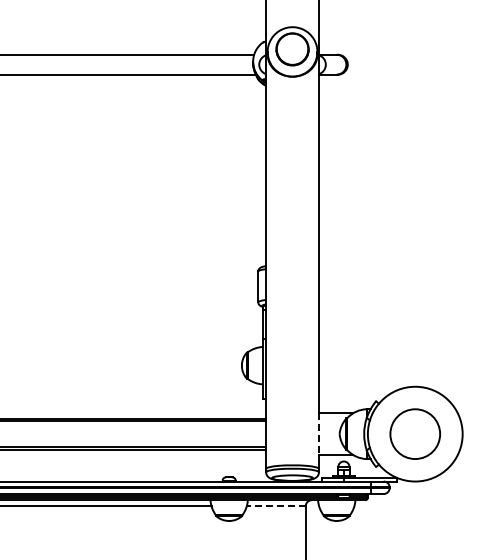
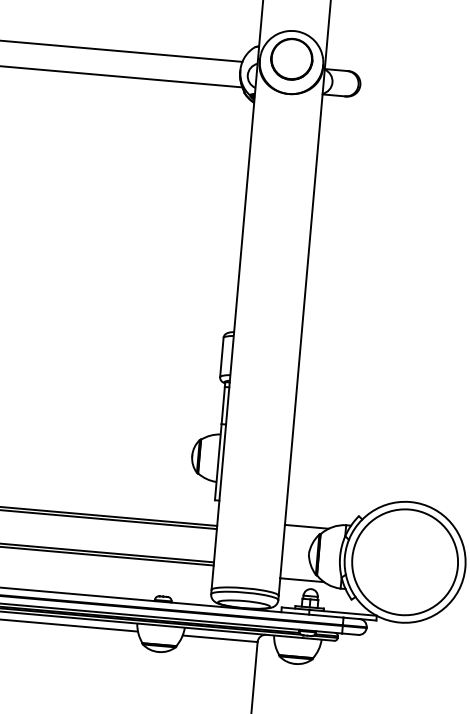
circle: (414, 433) -> (404, 561), size x1.67
line: (318, 434) -> (281, 551), dashed -> solid
line: (275, 506) -> (219, 638), dashed -> solid

